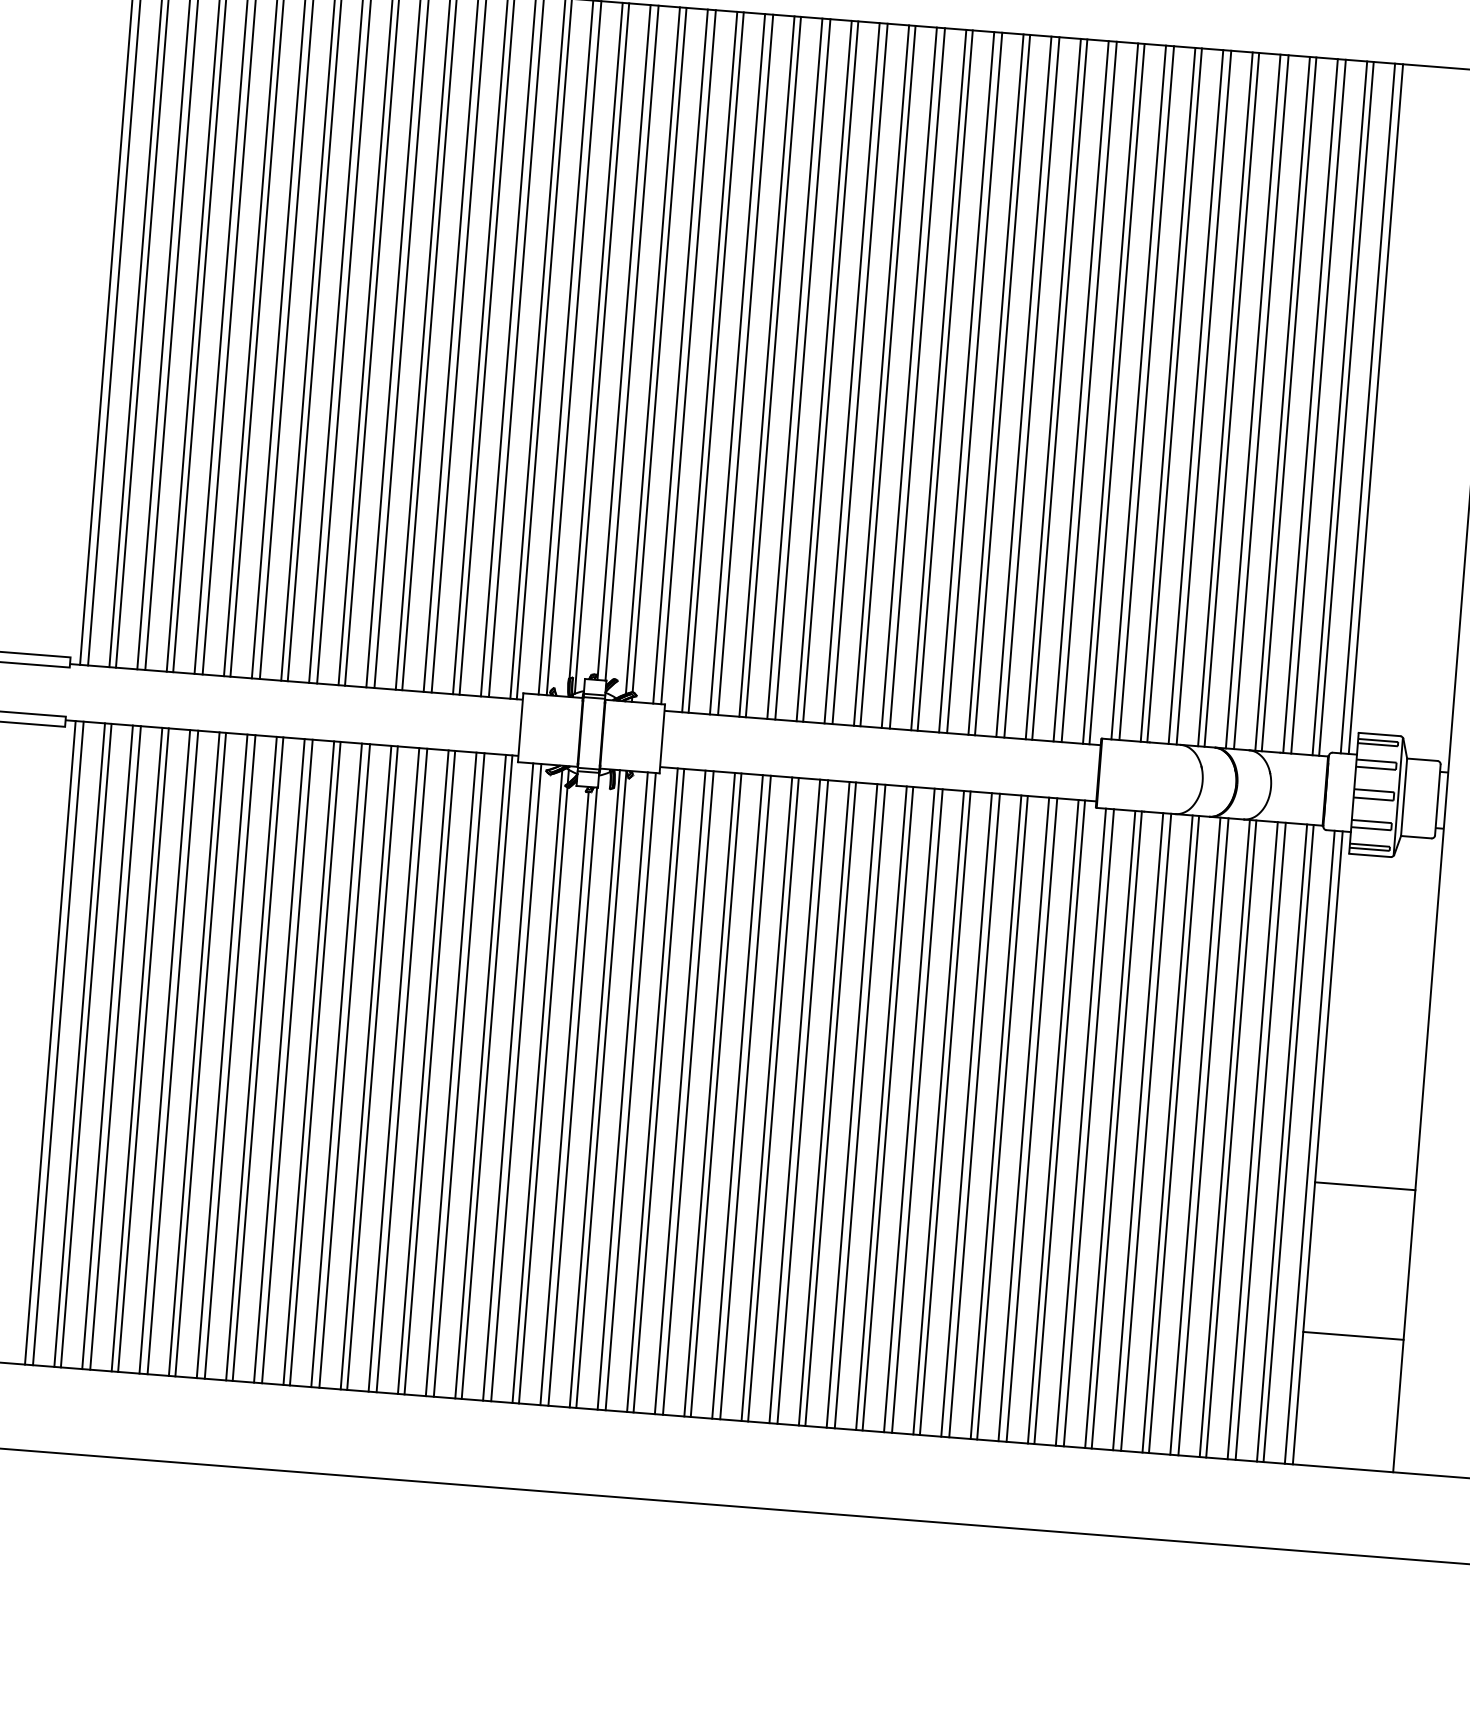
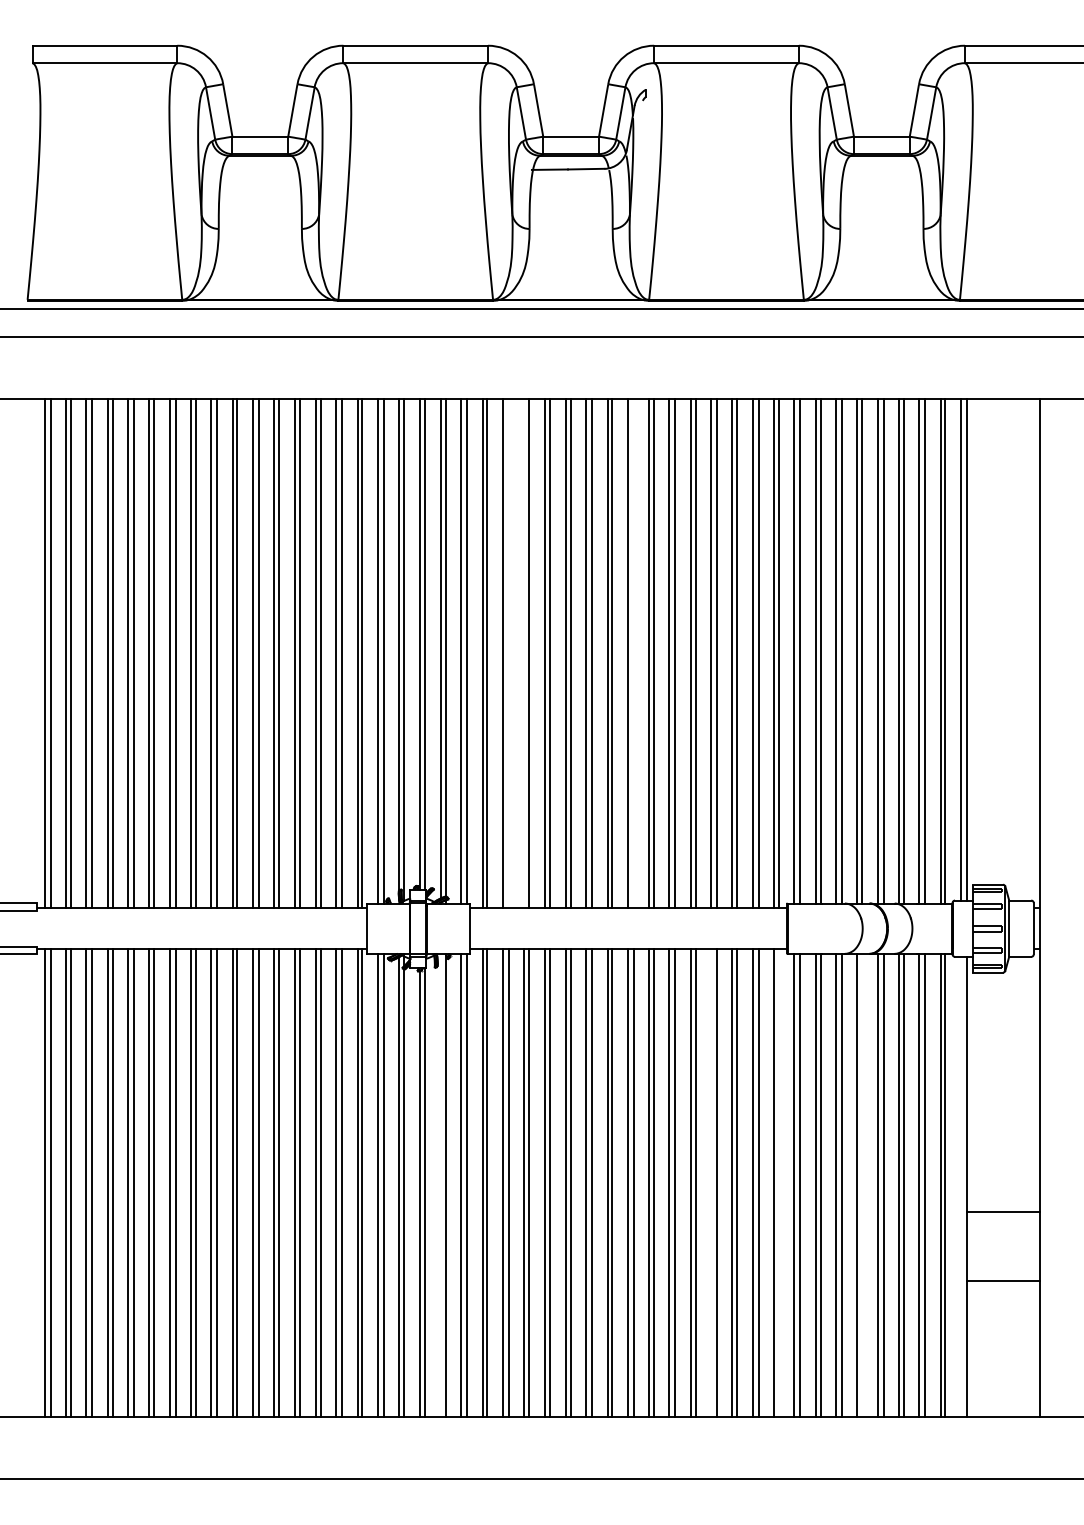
line: (745, 364) -> (508, 653), removed
line: (767, 366) -> (524, 653), removed
line: (917, 378) -> (633, 653), removed
line: (594, 1088) -> (440, 1185), removed
line: (967, 1115) -> (711, 1183), removed
line: (1059, 1122) -> (778, 1183), removed
line: (1174, 1134) -> (862, 1185), removed
line: (1309, 1146) -> (960, 1186), removed
line: (1352, 1335) -> (1002, 1280), moved

